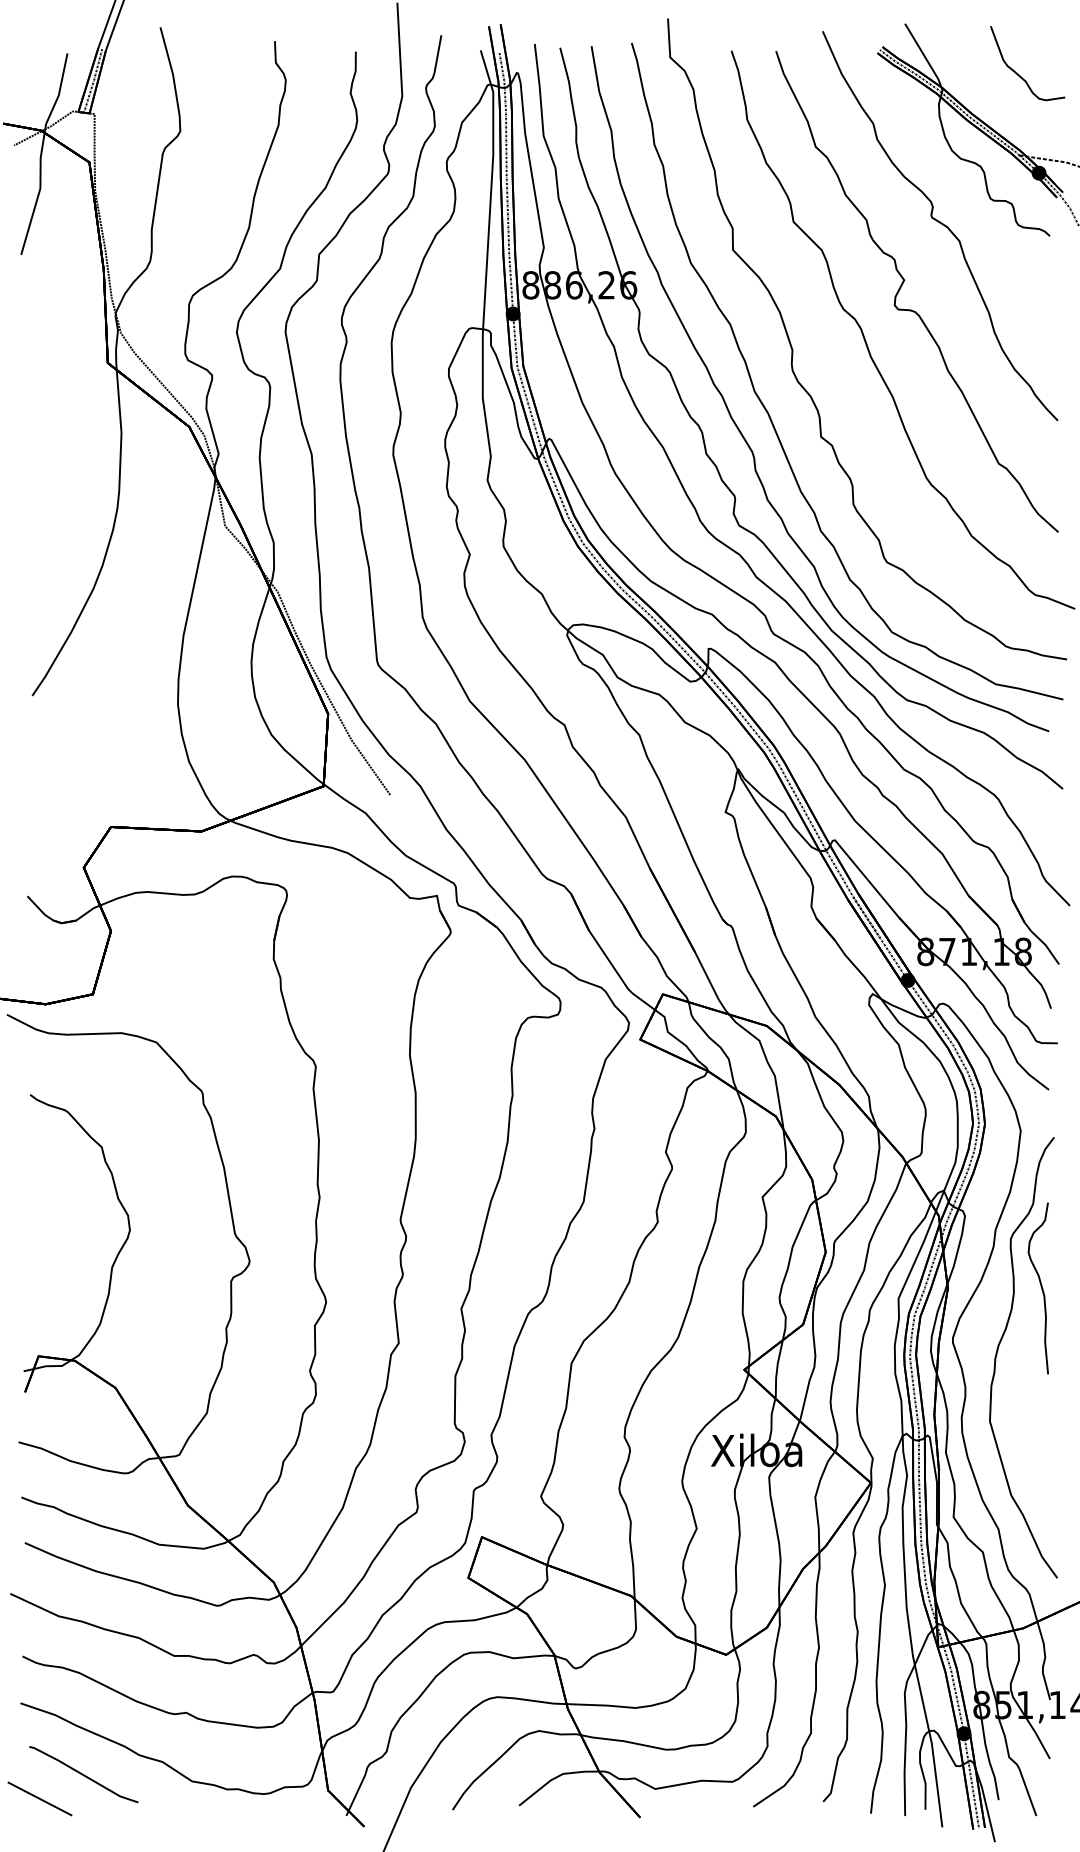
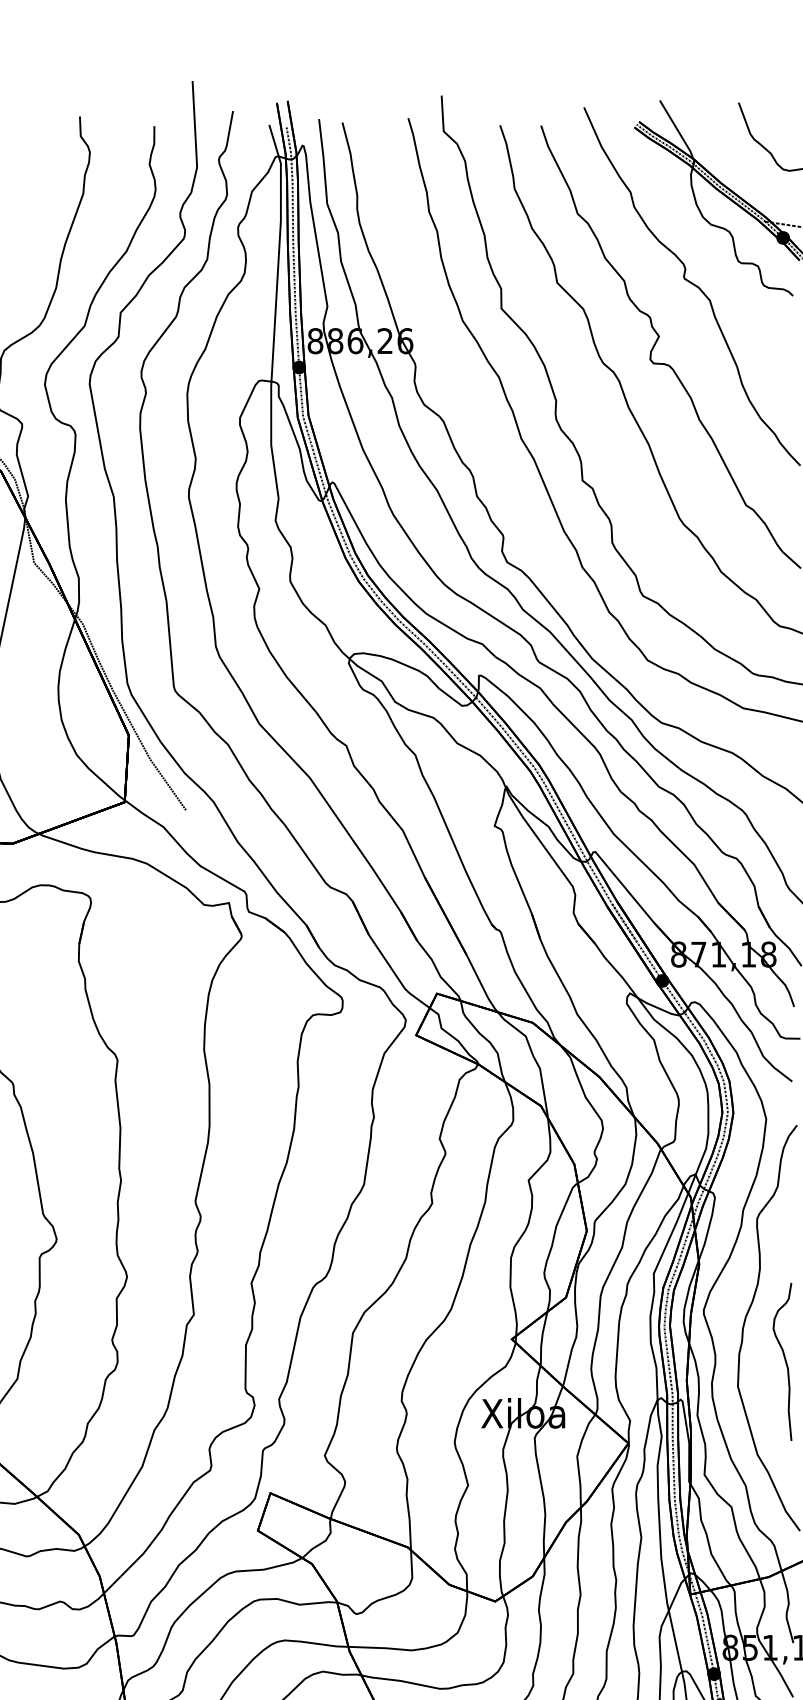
curve: (742, 433) -> (510, 477), removed
curve: (1040, 1286) -> (784, 1360), moved

